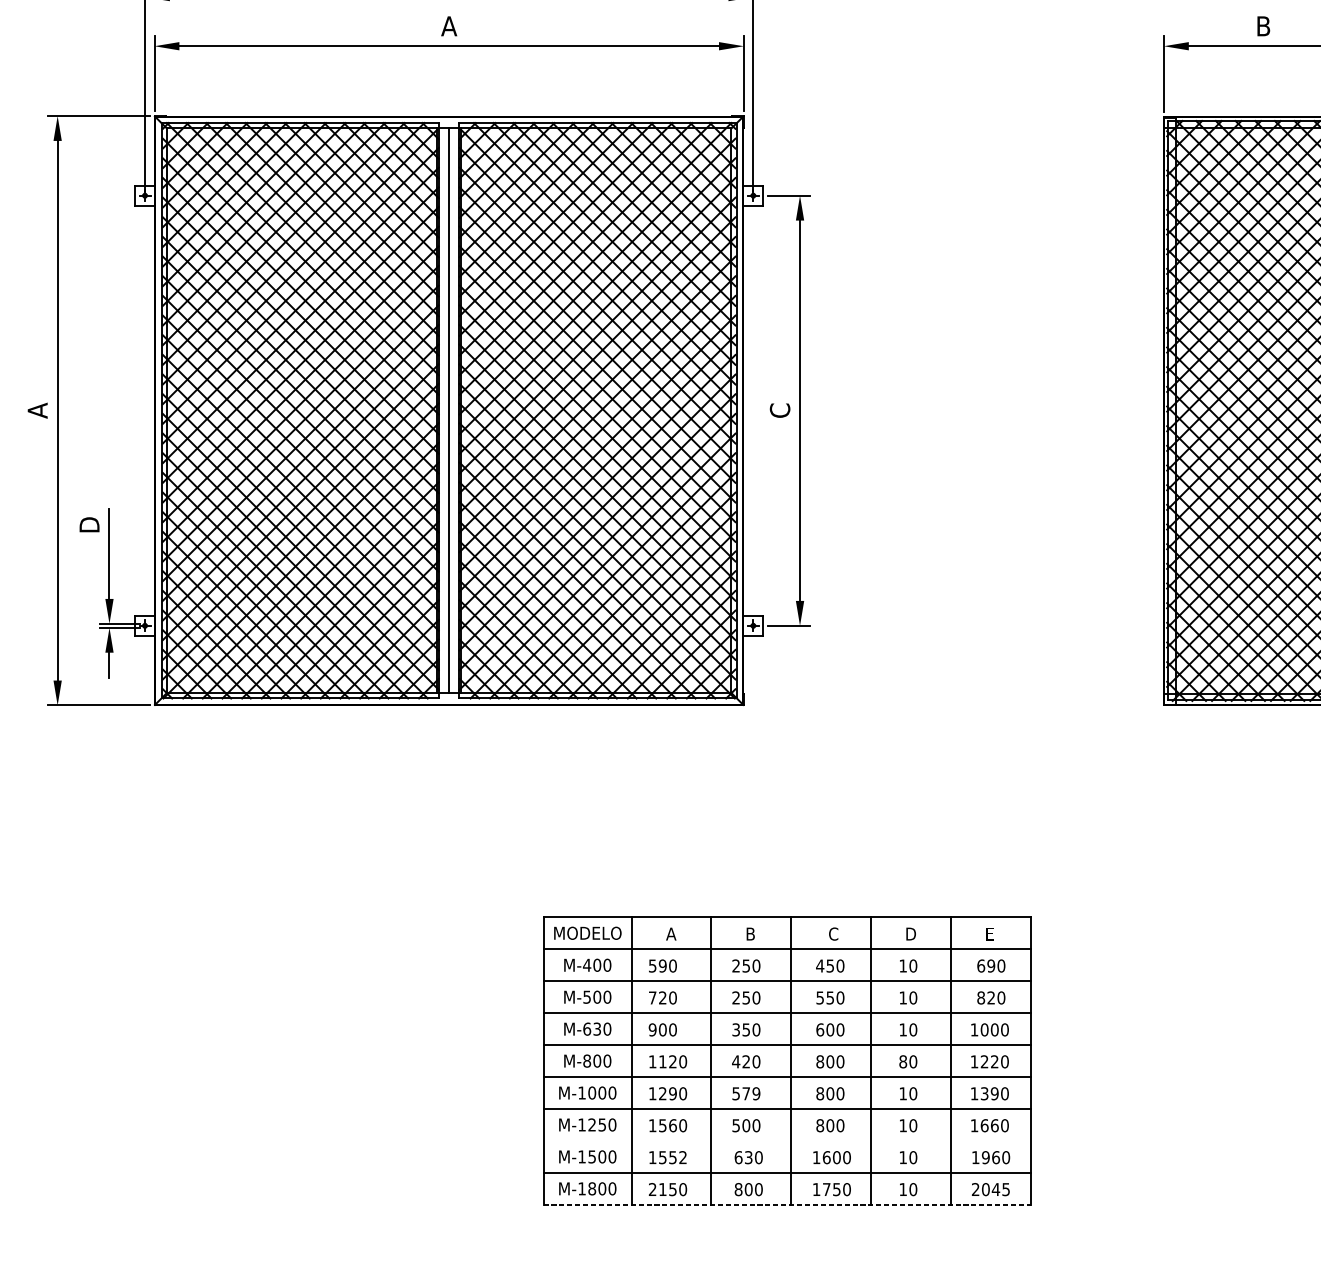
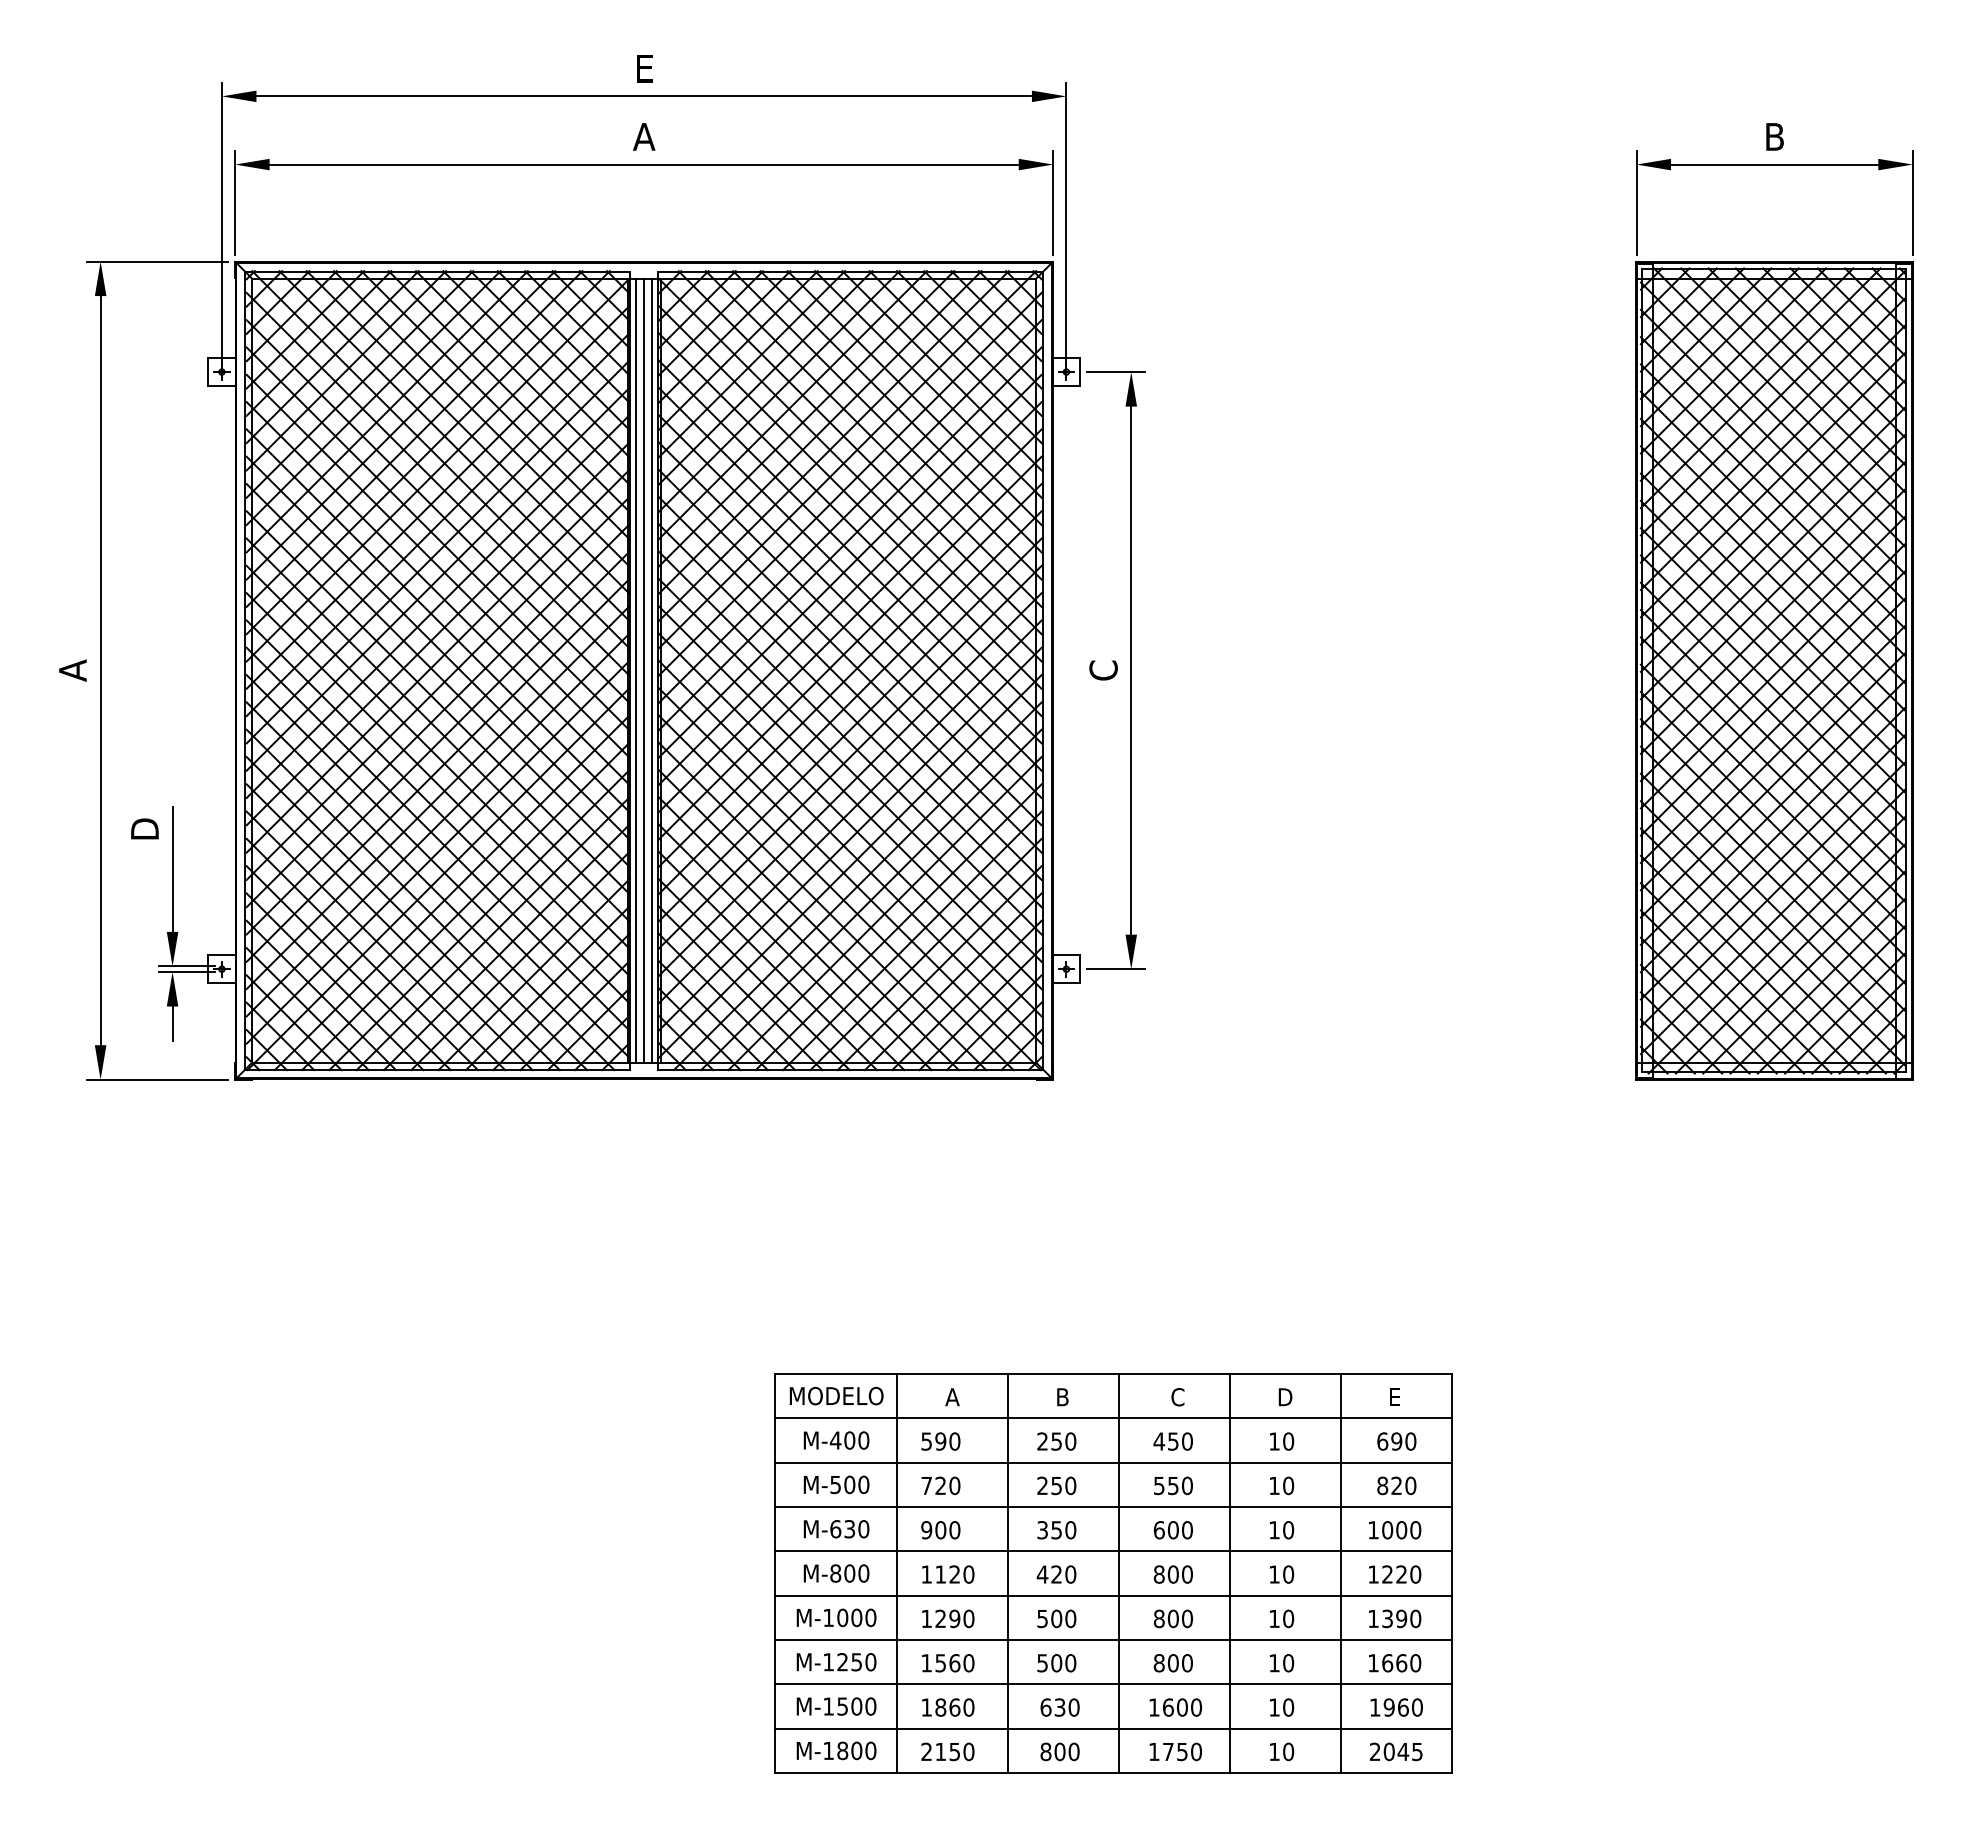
line: (442, 410) -> (635, 670), added
line: (455, 410) -> (652, 670), added
text: (903, 1061) -> (1274, 1574), 80 -> 10
text: (751, 1093) -> (1063, 1618), 579 -> 500
line: (787, 1141) -> (1113, 1684), added
text: (672, 1157) -> (954, 1707), 1552 -> 1860
line: (787, 1205) -> (1113, 1773), dashed -> solid

